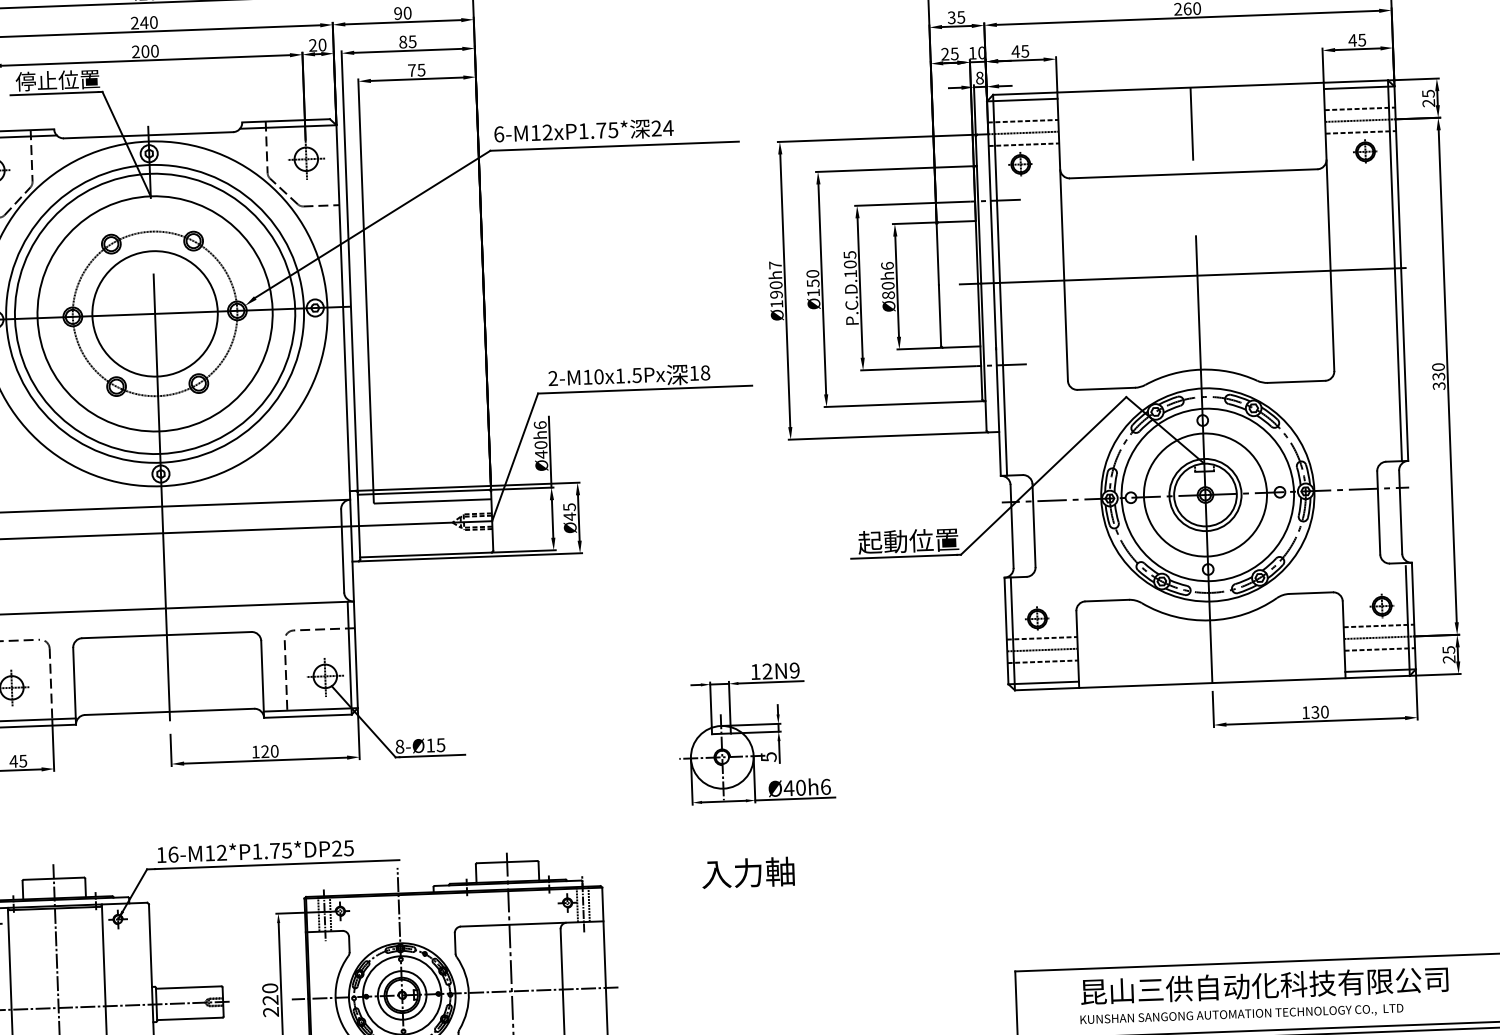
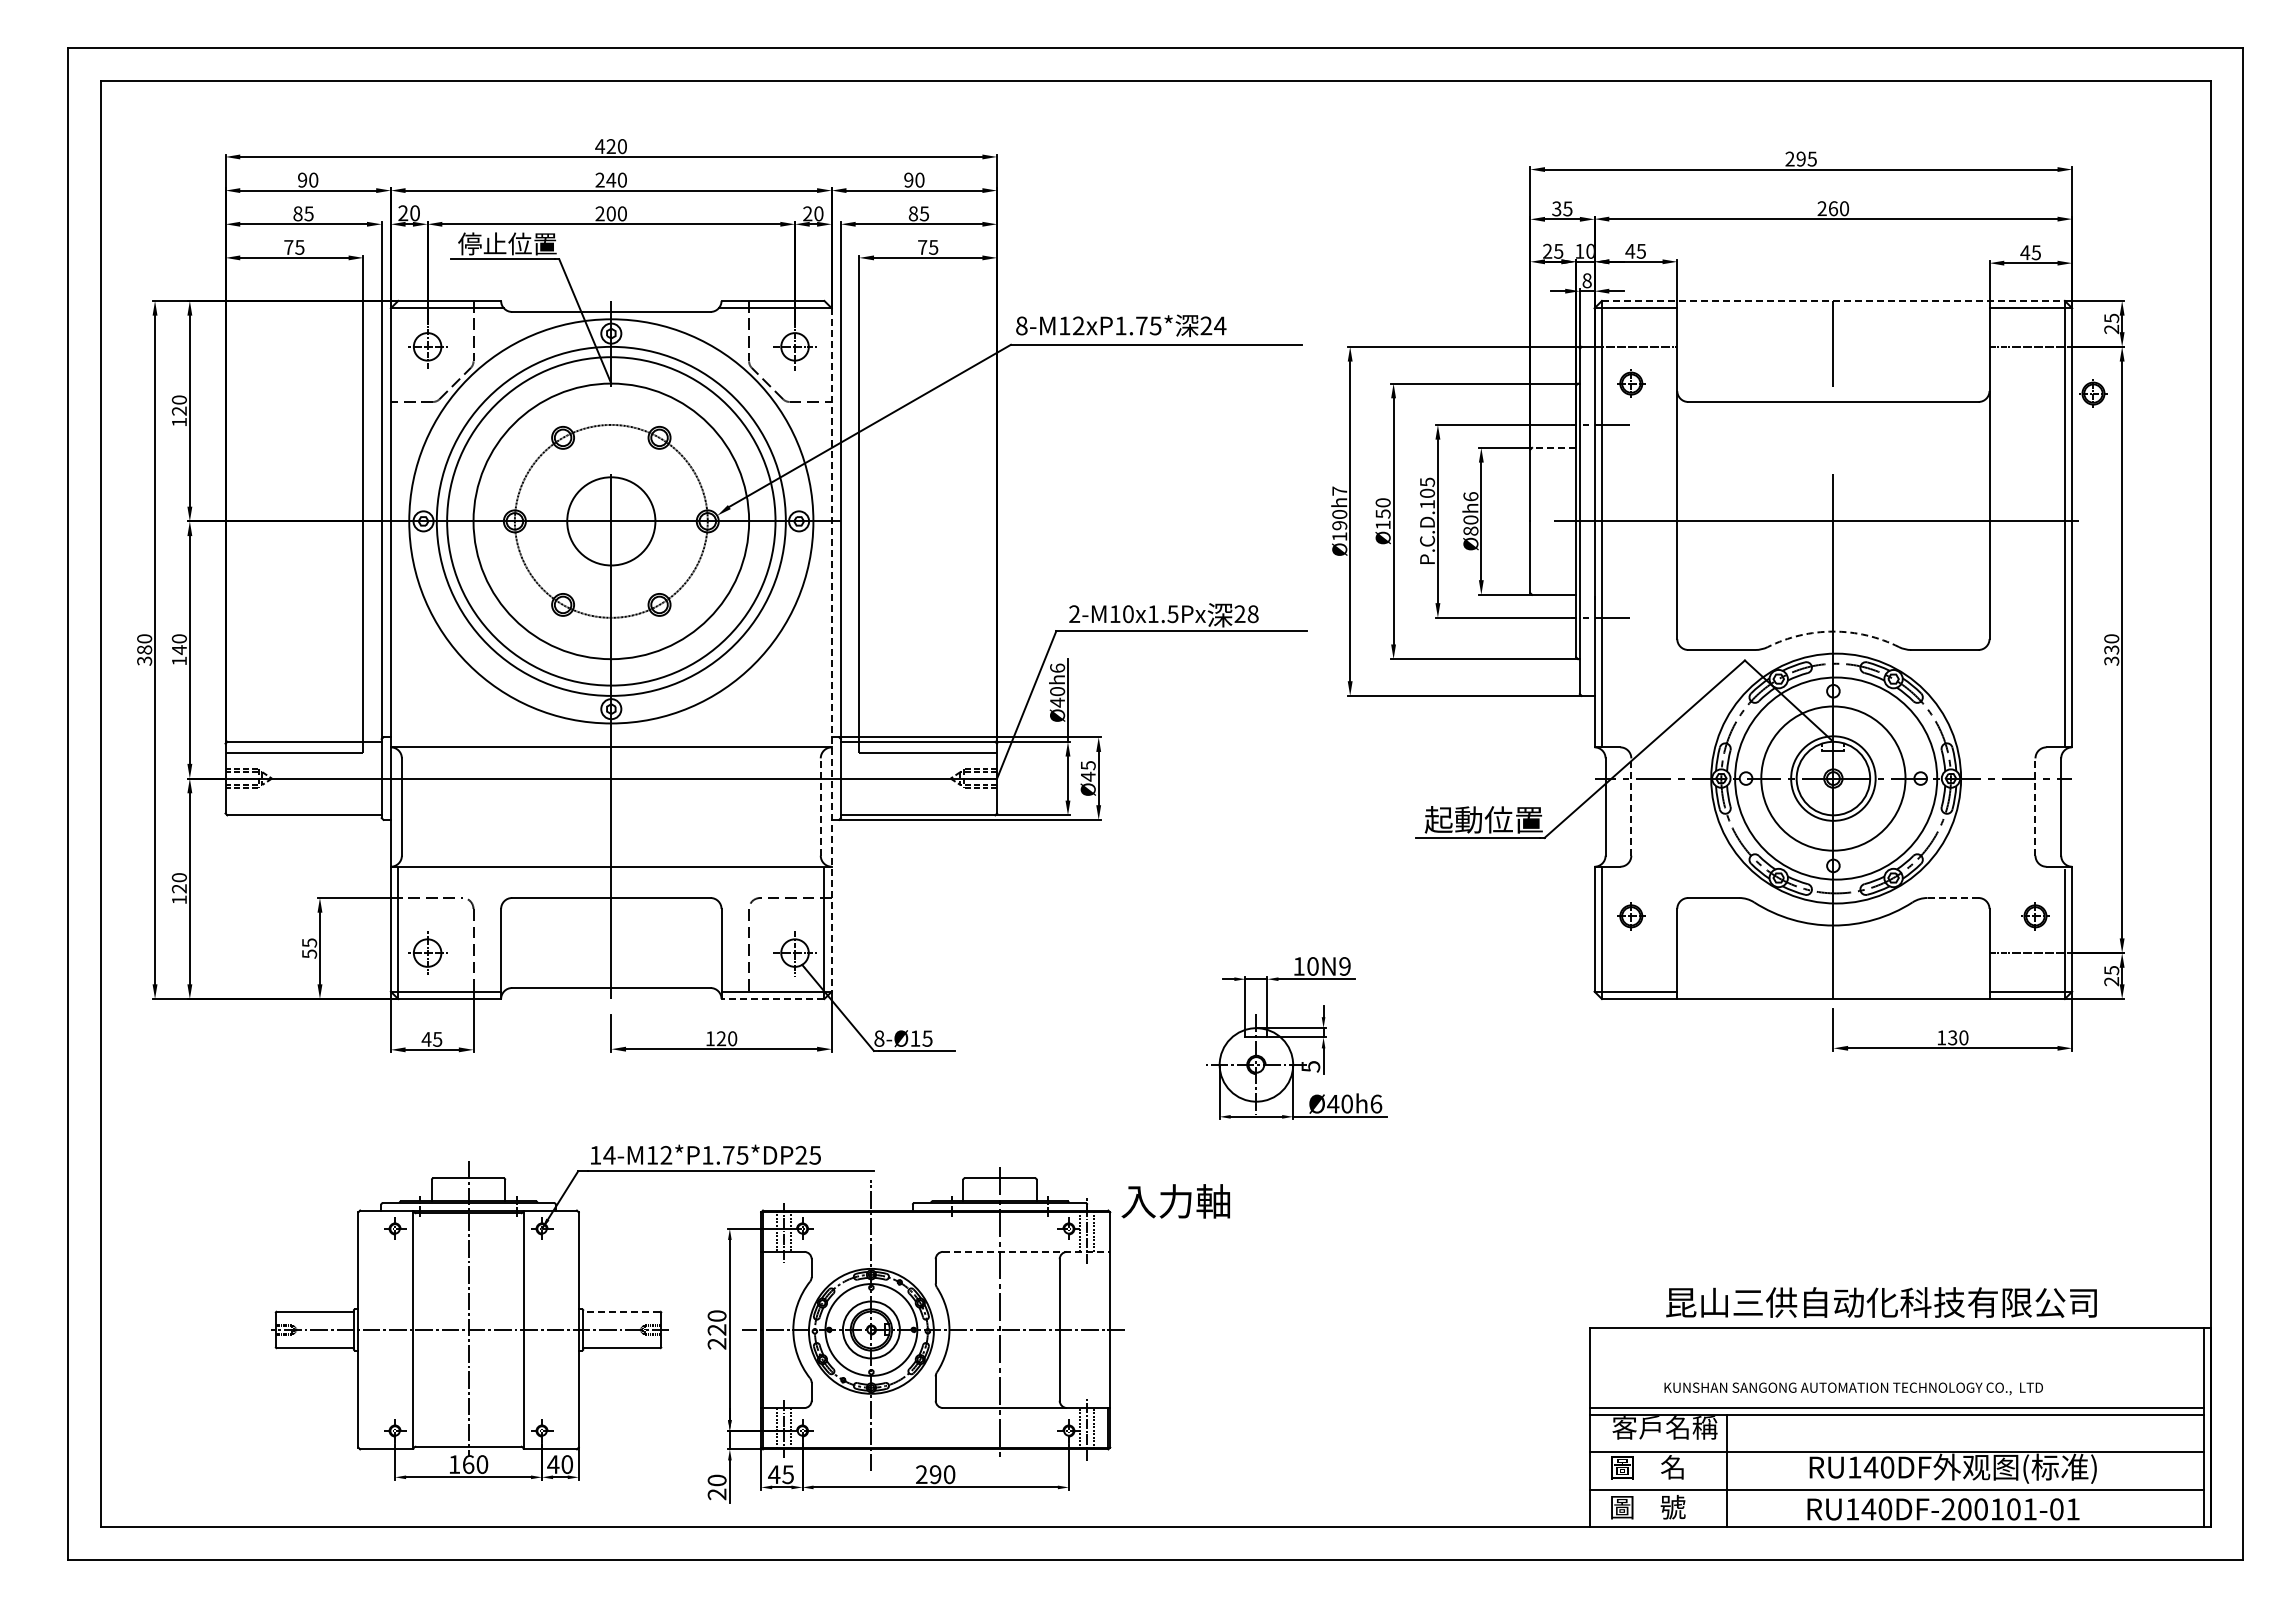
line: (1190, 87) -> (1833, 300), solid -> dashed
line: (1359, 109) -> (2030, 333), removed
line: (1022, 121) -> (1635, 333), removed
line: (1360, 132) -> (2030, 360), removed
text: (498, 133) -> (1021, 325), 6-M12xP1.75* -> 8-M12xP1.75*
line: (1023, 144) -> (1635, 360), removed
part: (1365, 151) -> (2093, 393), moved
line: (956, 221) -> (1553, 447), solid -> dashed
circle: (154, 313) -> (610, 520), size x0.6
arc: (1200, 369) -> (1833, 631), solid -> dashed
text: (693, 372) -> (1239, 613), 18 -> 28
line: (346, 416) -> (831, 649), solid -> dashed
line: (1378, 513) -> (2035, 807), solid -> dashed
line: (1034, 526) -> (1631, 807), solid -> dashed
line: (342, 551) -> (820, 807), solid -> dashed
line: (1311, 592) -> (1953, 897), solid -> dashed
line: (1378, 626) -> (2030, 939), removed
line: (1041, 638) -> (1635, 939), removed
line: (1379, 649) -> (2030, 966), removed
line: (1042, 650) -> (1635, 953), removed
line: (1042, 661) -> (1635, 966), removed
text: (767, 671) -> (1312, 966), 12N9 -> 10N9
line: (307, 716) -> (772, 999), solid -> dashed
text: (173, 854) -> (609, 1155), 16-M12*P1.75*DP25 -> 14-M12*P1.75*DP25
text: (747, 873) -> (1175, 1201), moved
line: (532, 923) -> (1026, 1251), solid -> dashed
text: (1264, 985) -> (1881, 1302), moved
line: (188, 987) -> (621, 1311), solid -> dashed

